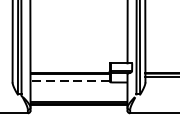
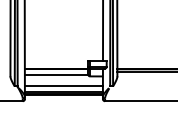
line: (69, 80) -> (56, 74), dashed -> solid
line: (78, 95) -> (63, 86), added

